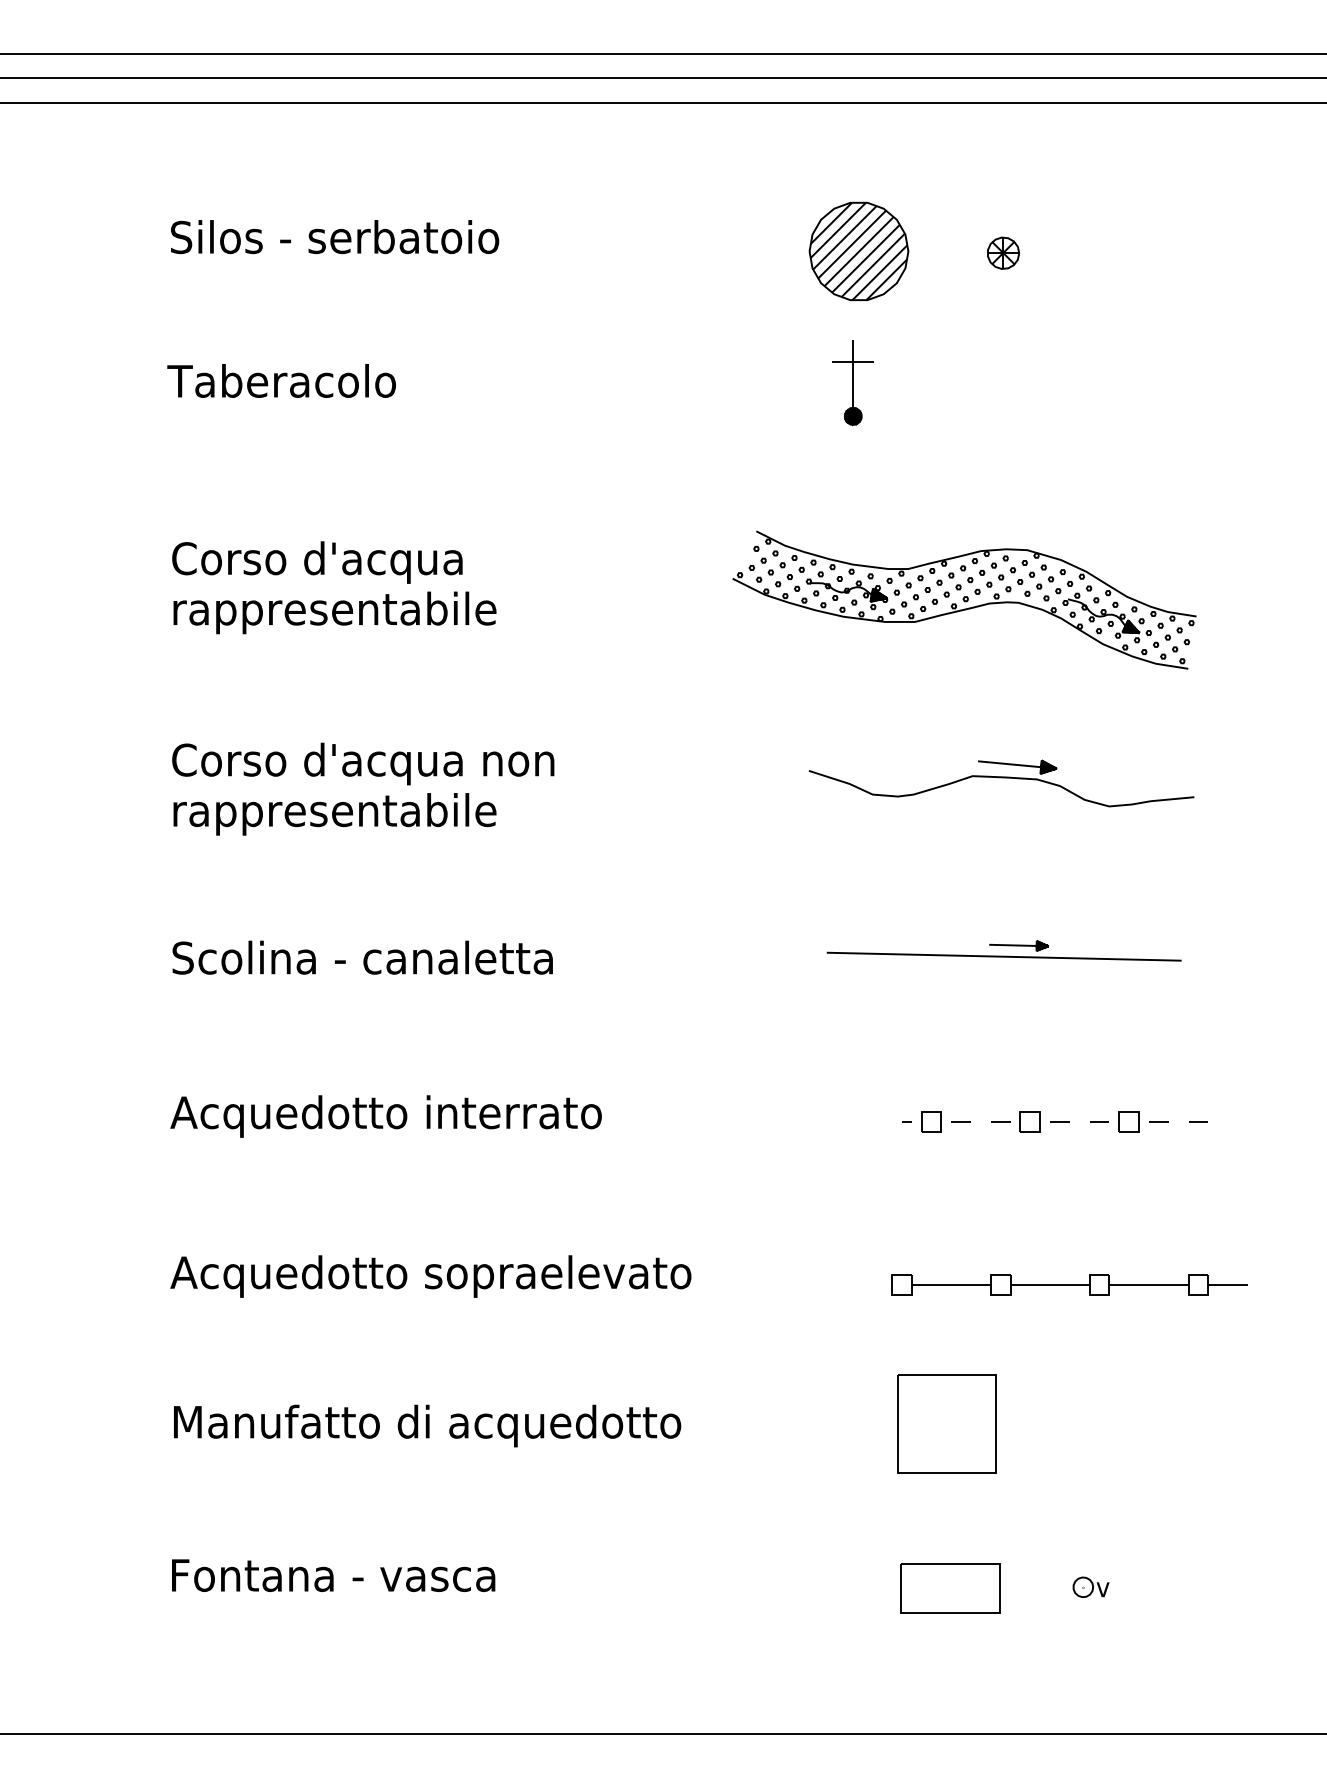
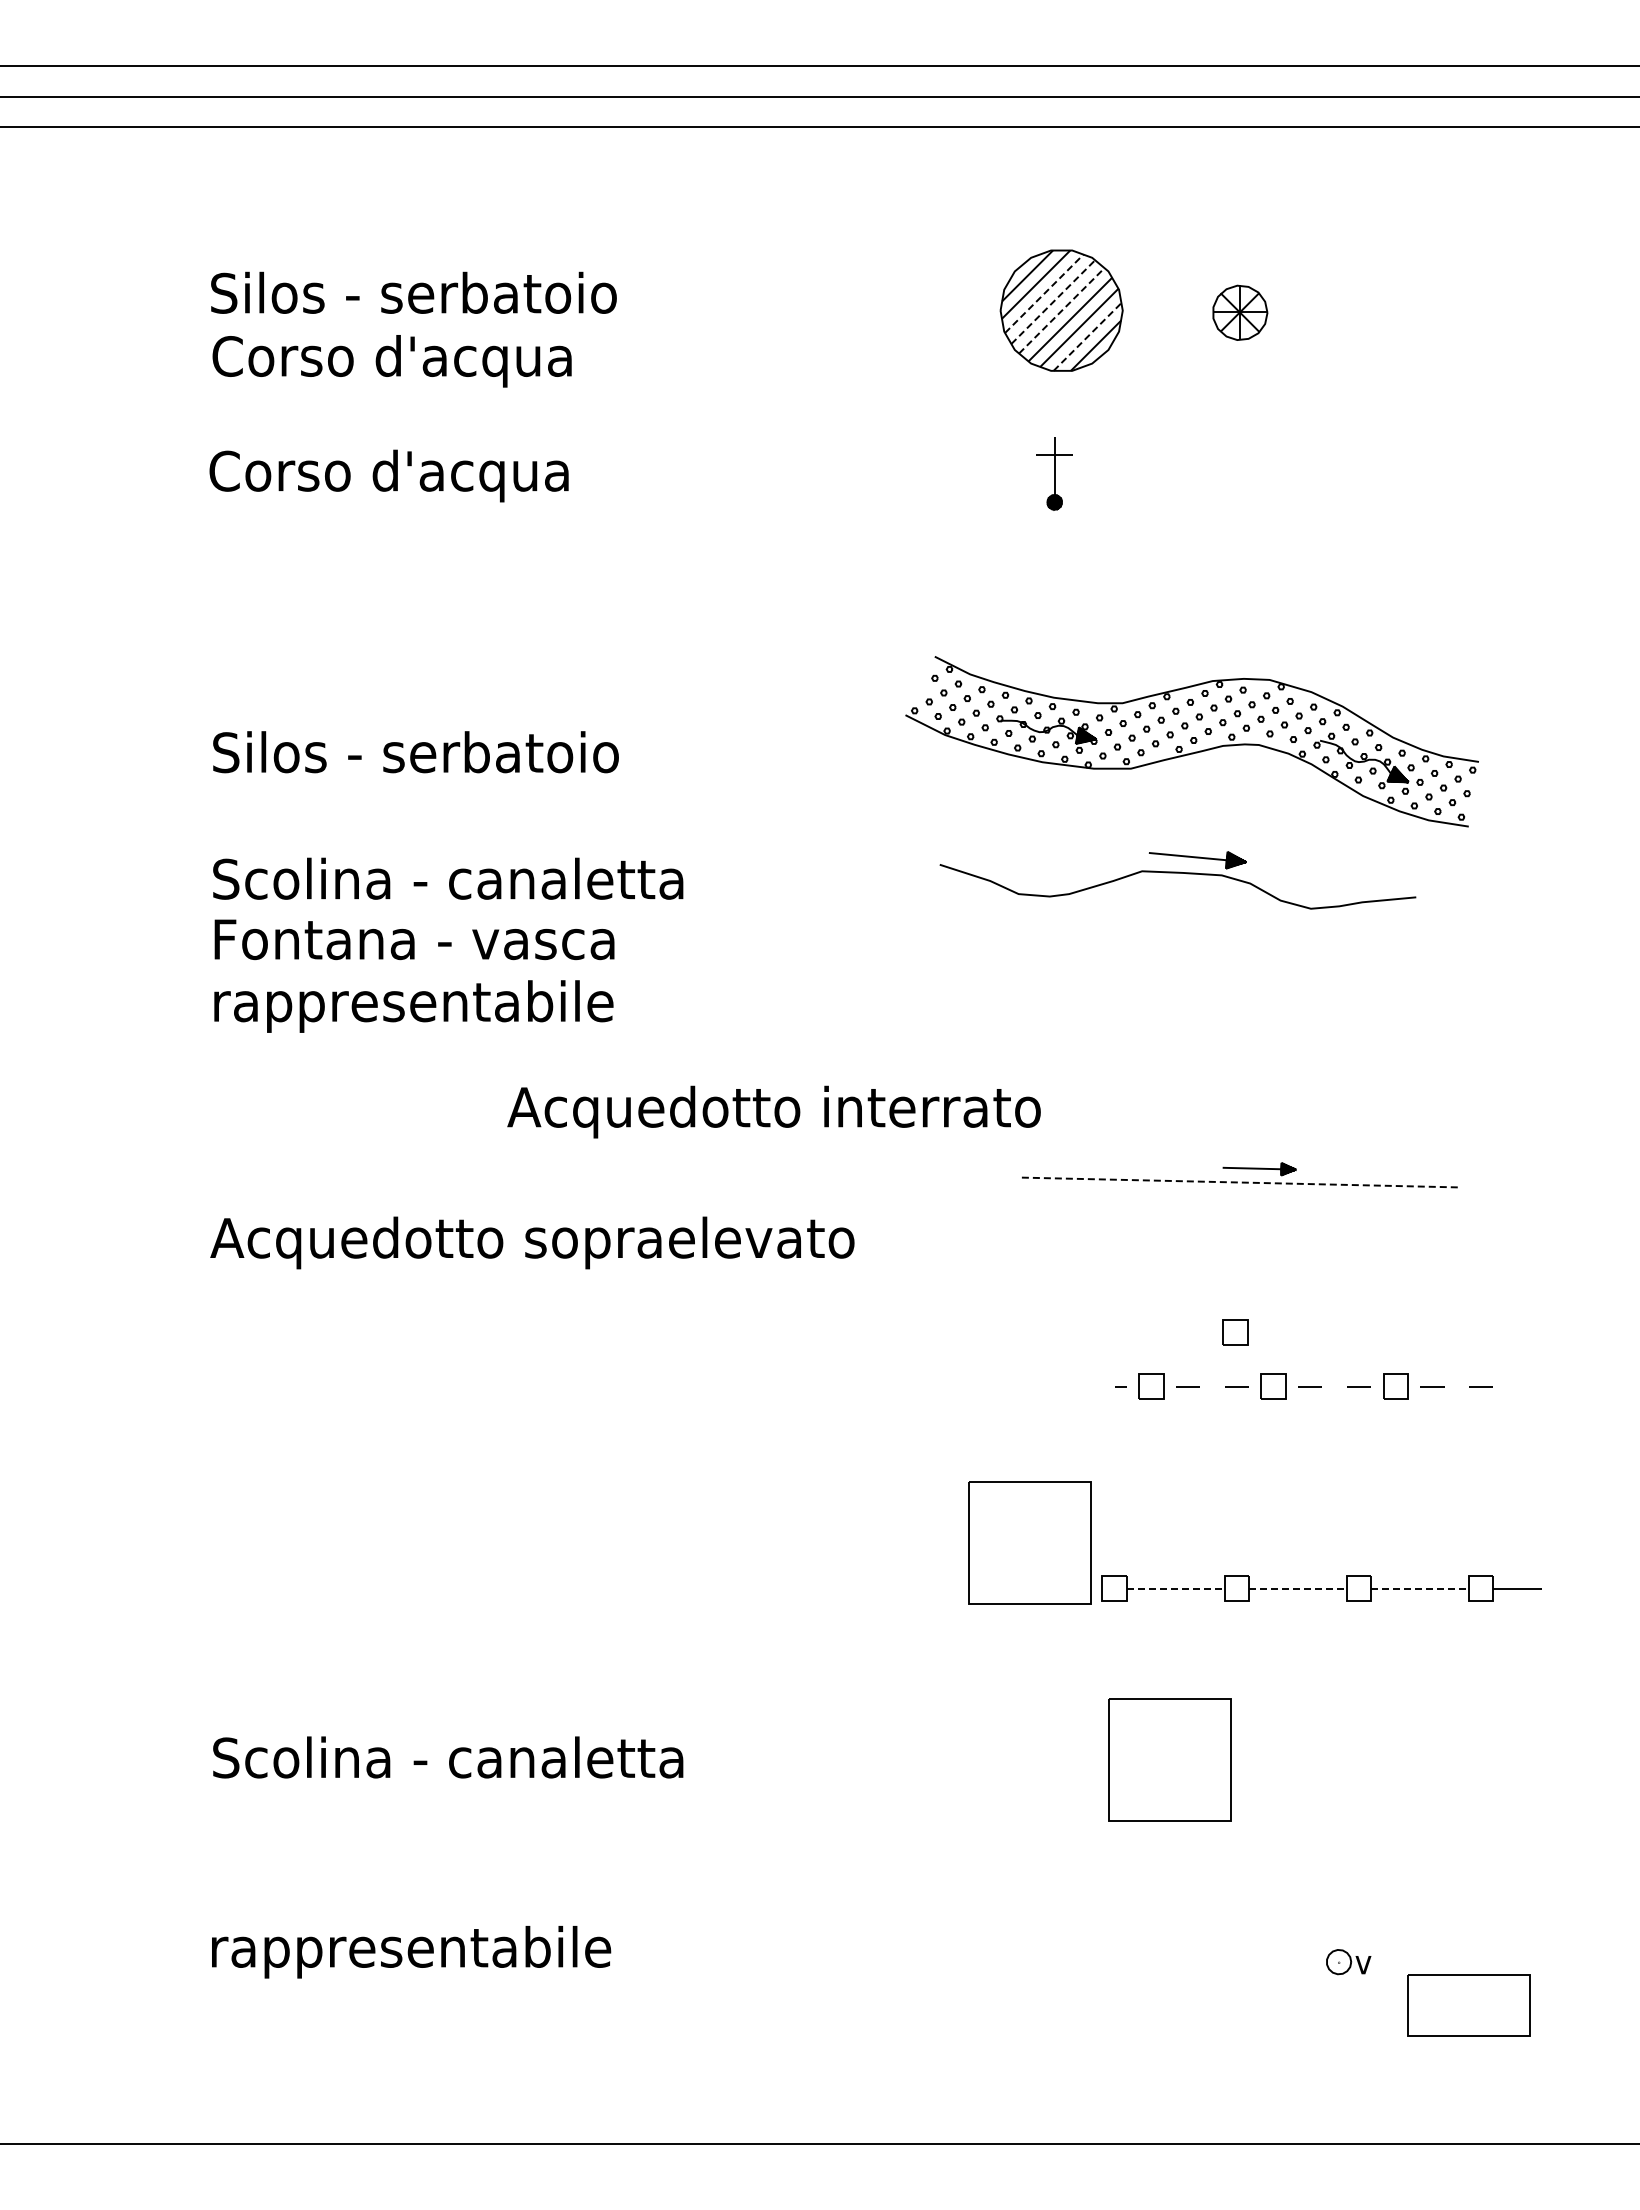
line: (845, 237) -> (1044, 293), solid -> dashed
line: (852, 244) -> (1053, 301), solid -> dashed
line: (859, 251) -> (1062, 310), solid -> dashed
part: (1003, 252) -> (1240, 312), size x1.4
line: (879, 272) -> (1087, 336), solid -> dashed
part: (853, 383) -> (1054, 473), size x0.7
text: (313, 384) -> (387, 475), Taberacolo -> Corso d'acqua
text: (316, 562) -> (391, 361), moved
text: (336, 612) -> (415, 757), rappresentabile -> Silos - serbatoio
text: (362, 764) -> (448, 944), Corso d'acqua non -> Fontana - vasca
part: (1001, 777) -> (1177, 873), moved
line: (1004, 956) -> (1241, 1182), solid -> dashed
text: (362, 957) -> (448, 878), moved
part: (999, 1078) -> (1235, 1332), added
text: (385, 1116) -> (773, 1111), moved
part: (832, 1247) -> (1029, 1542), added
text: (430, 1276) -> (532, 1242), moved
line: (951, 1285) -> (1175, 1588), solid -> dashed
line: (1049, 1285) -> (1297, 1588), solid -> dashed
line: (1149, 1285) -> (1420, 1588), solid -> dashed
text: (426, 1425) -> (527, 1762), Manufatto di acquedotto -> Scolina - canaletta
text: (333, 1578) -> (411, 1951), Fontana - vasca -> rappresentabile
part: (950, 1588) -> (1468, 2005), moved

